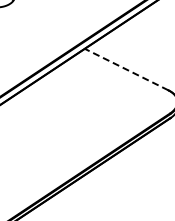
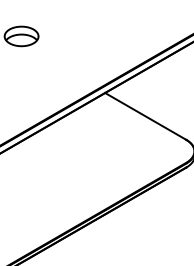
line: (126, 69) -> (145, 116), dashed -> solid

